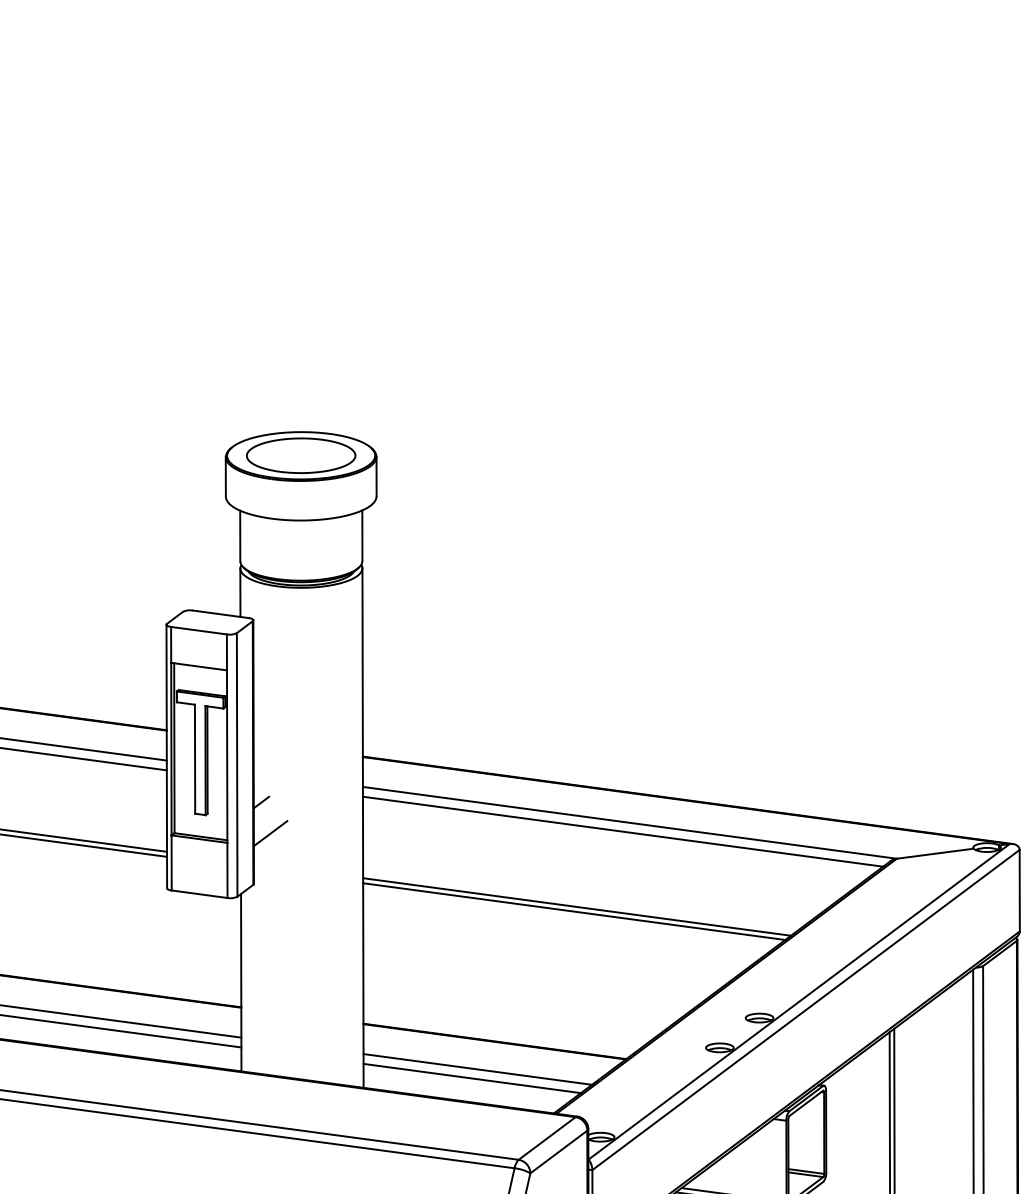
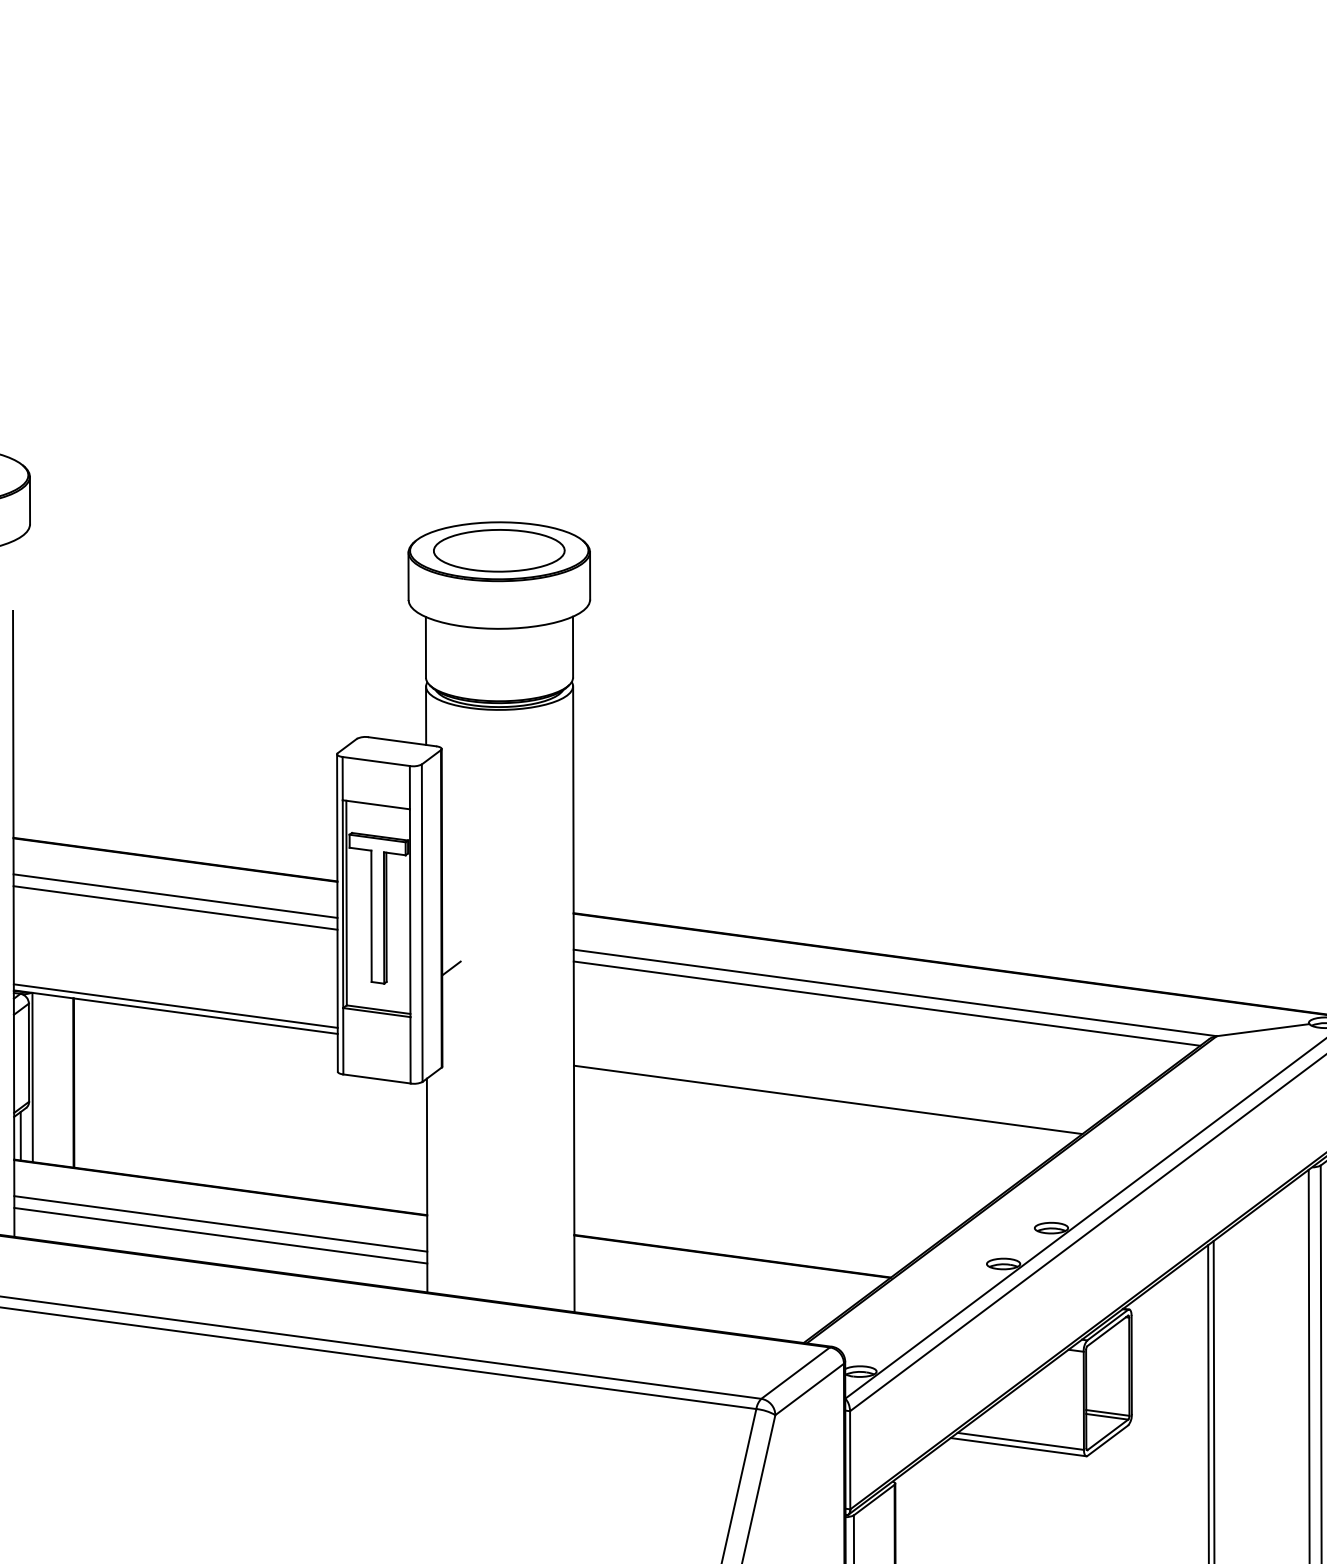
line: (270, 833) -> (462, 1005), removed
line: (576, 906) -> (831, 1093), removed
line: (477, 1069) -> (711, 1289), removed
line: (472, 1078) -> (705, 1300), removed

